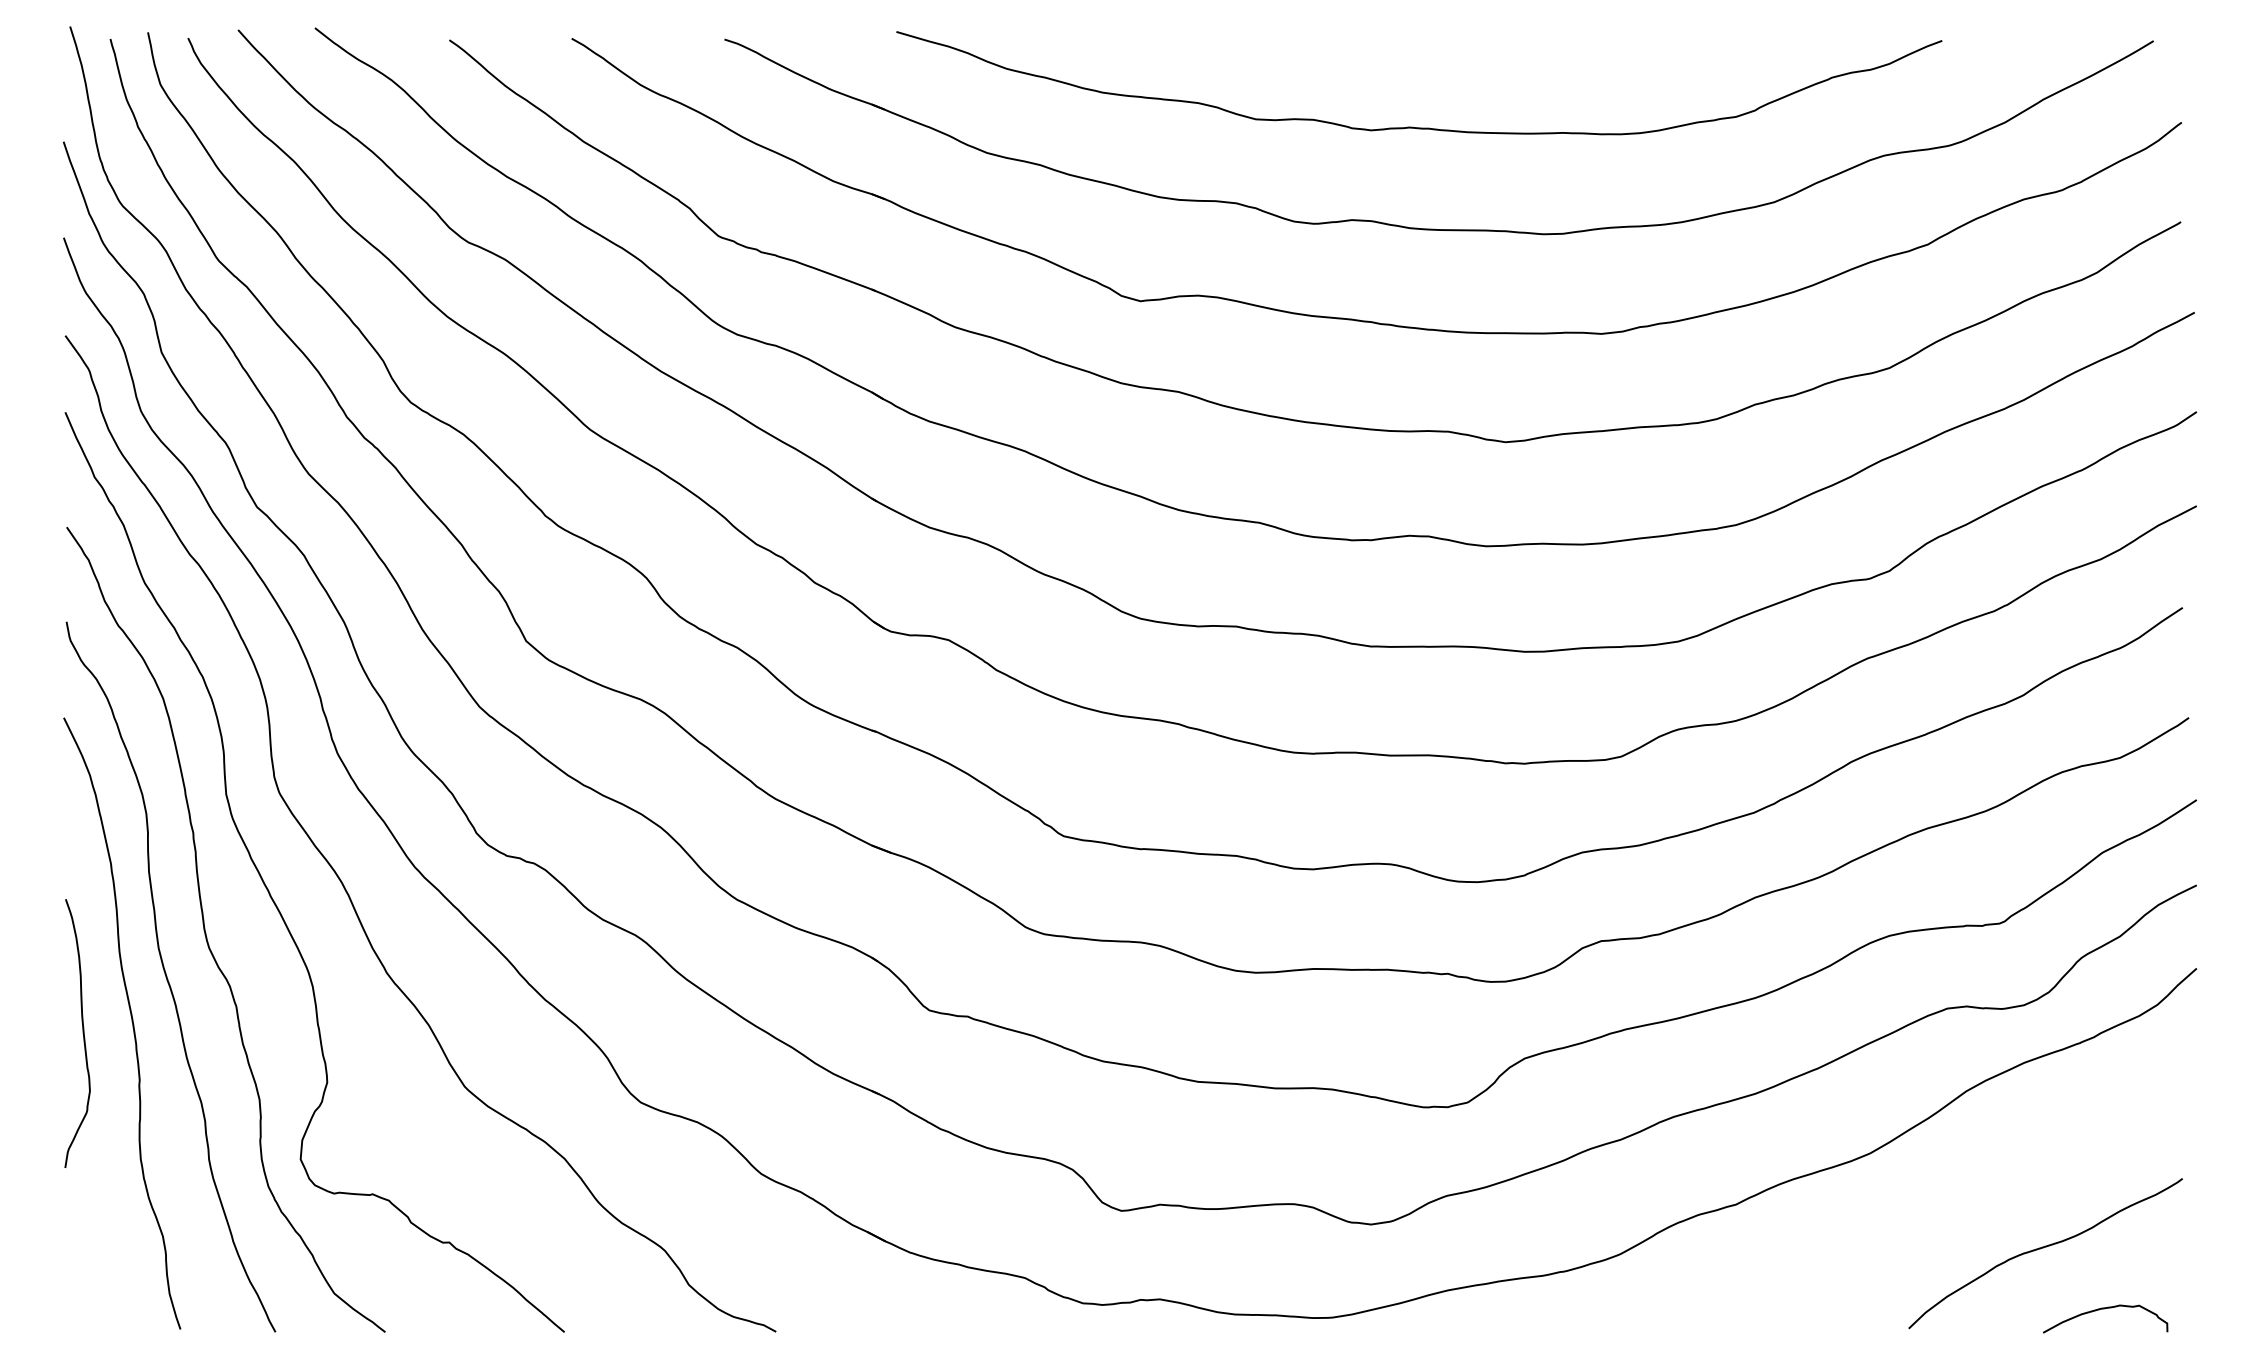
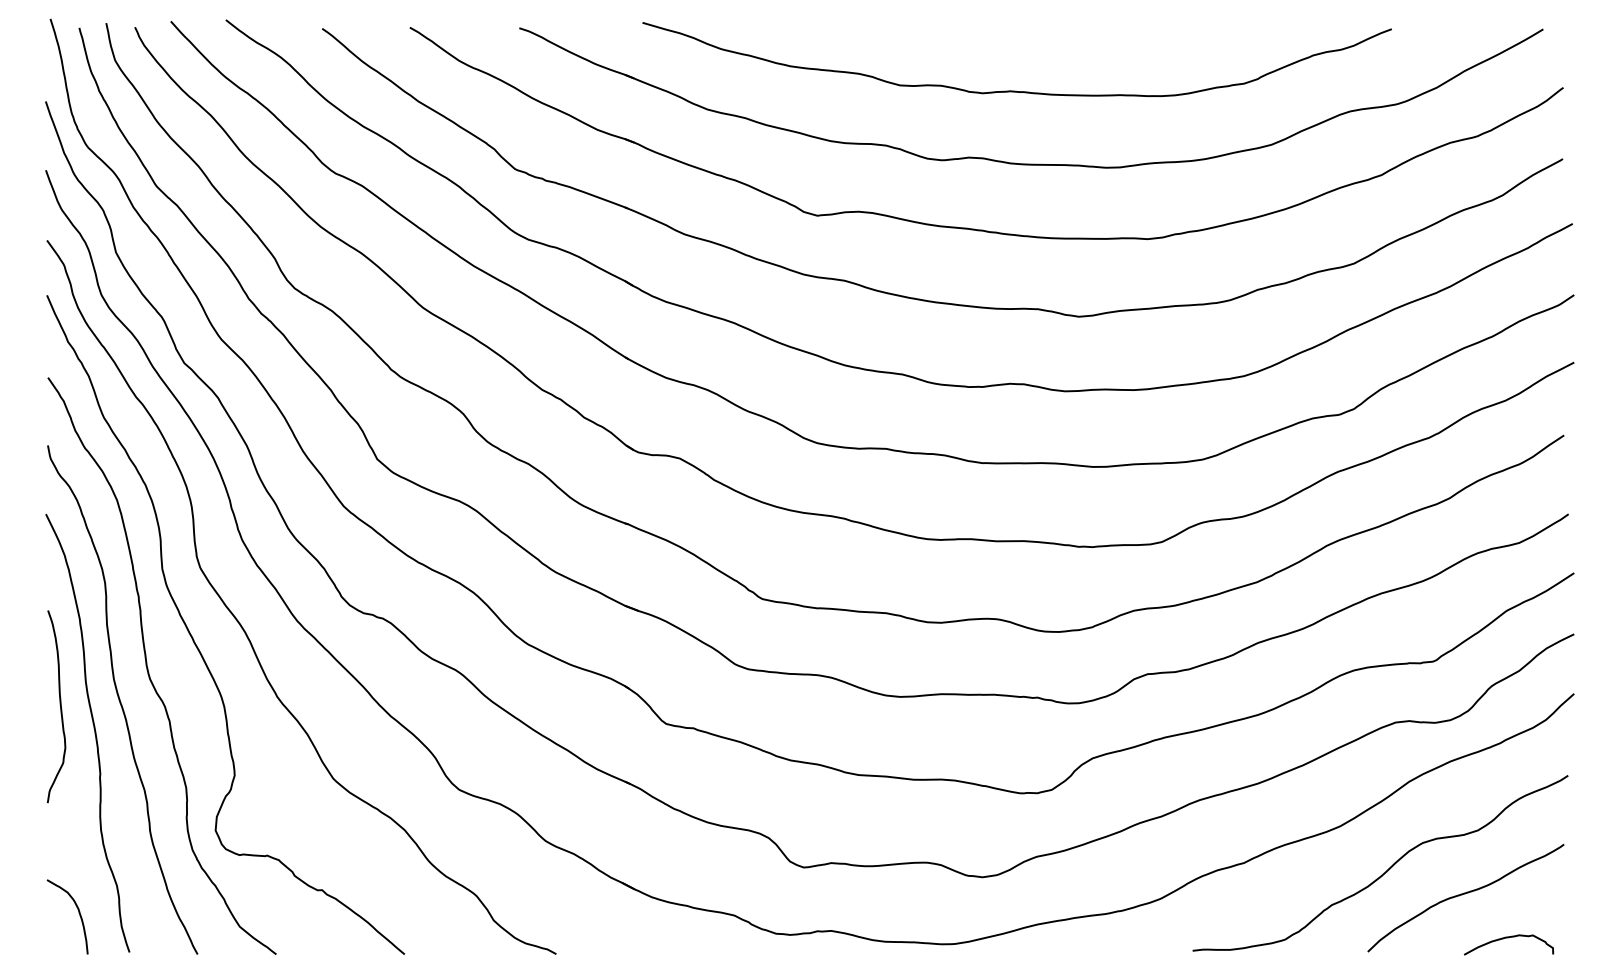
curve: (82, 1033) -> (60, 706), moved
curve: (1936, 1213) -> (1387, 869), added
curve: (109, 1273) -> (78, 912), added

